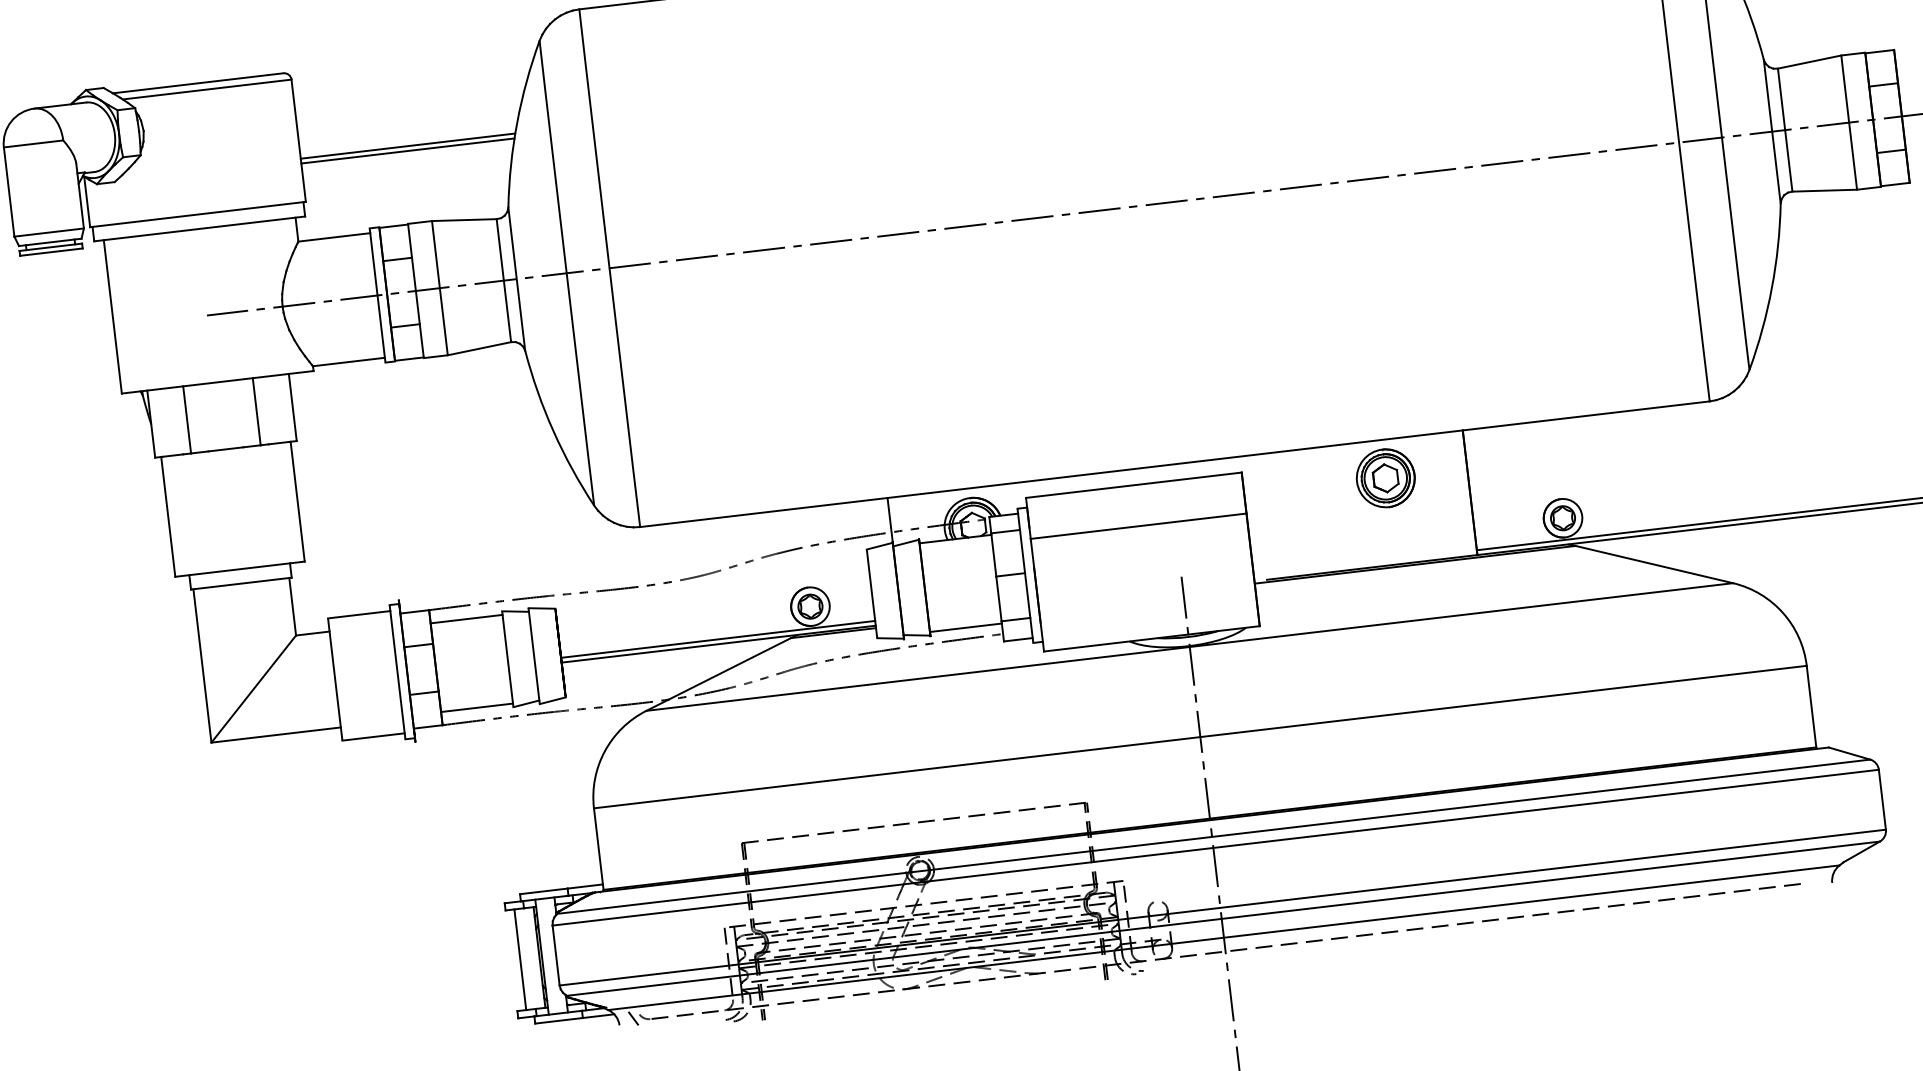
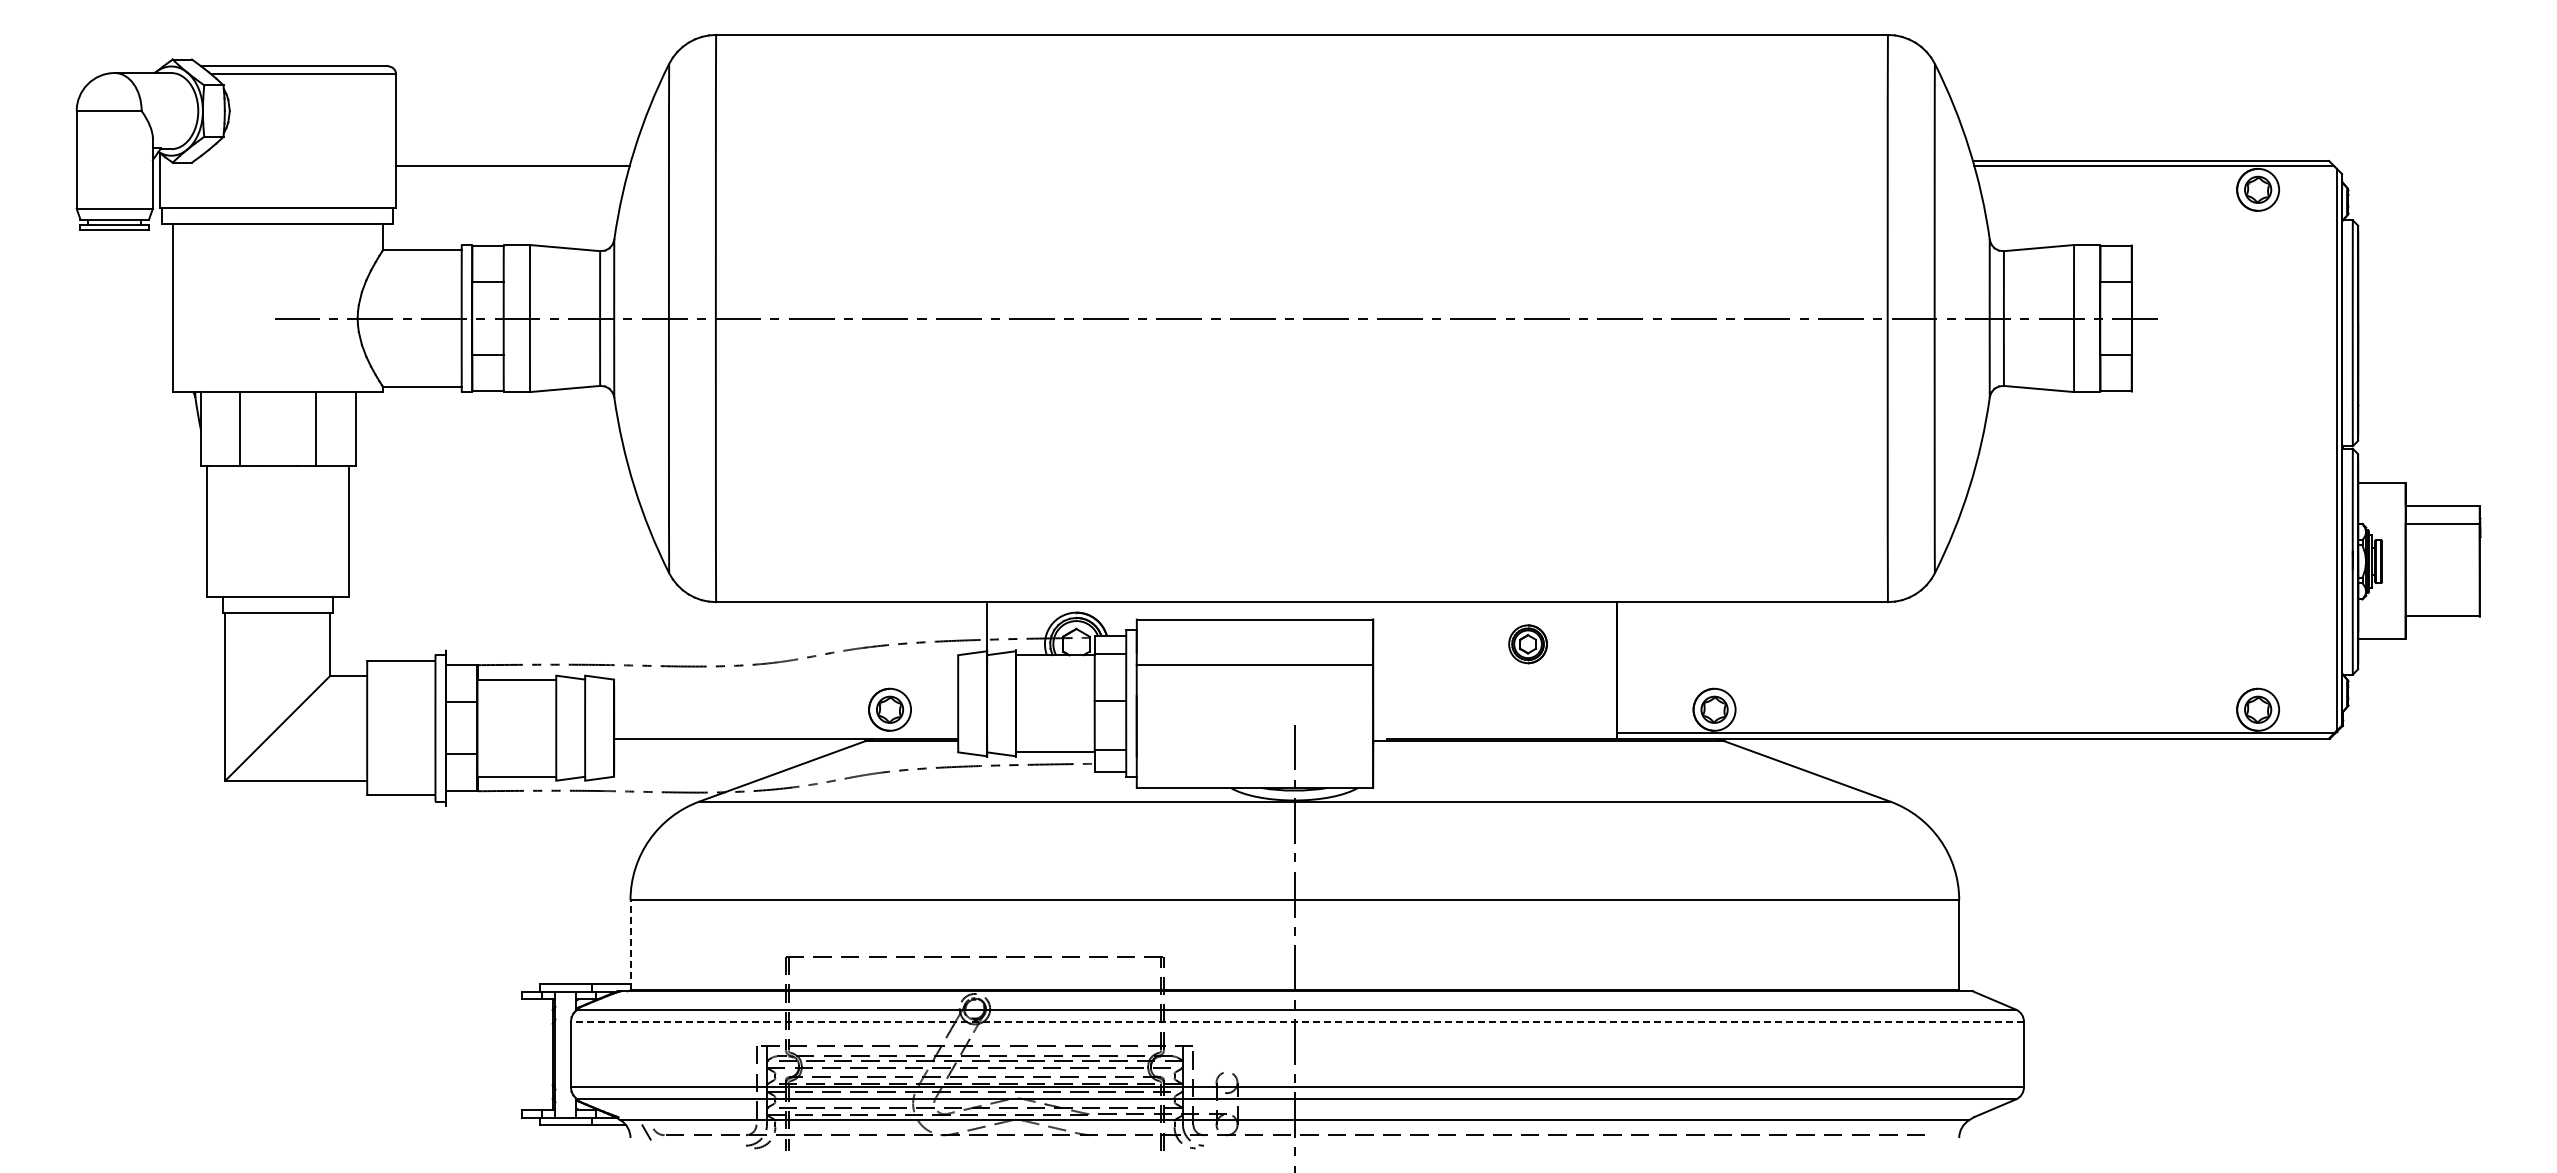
line: (407, 146) -> (513, 161), removed
part: (1385, 478) -> (1527, 644), size x0.6
line: (718, 639) -> (786, 733), removed
line: (1215, 847) -> (1297, 1021), solid -> dashed
line: (598, 848) -> (630, 944), solid -> dashed
line: (520, 959) -> (531, 1054), removed

